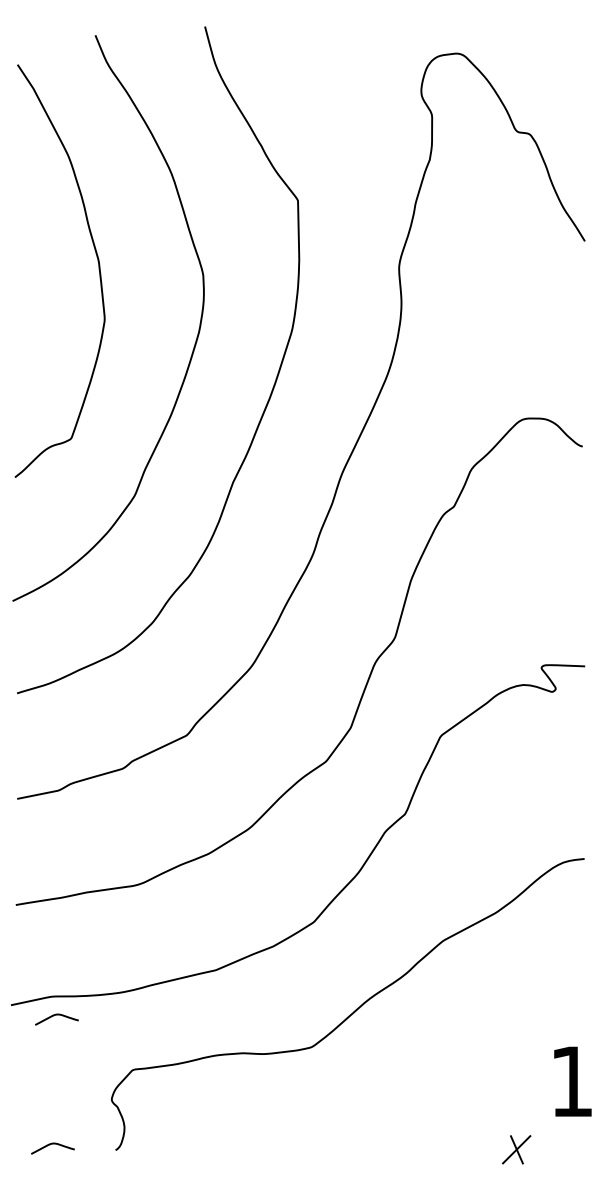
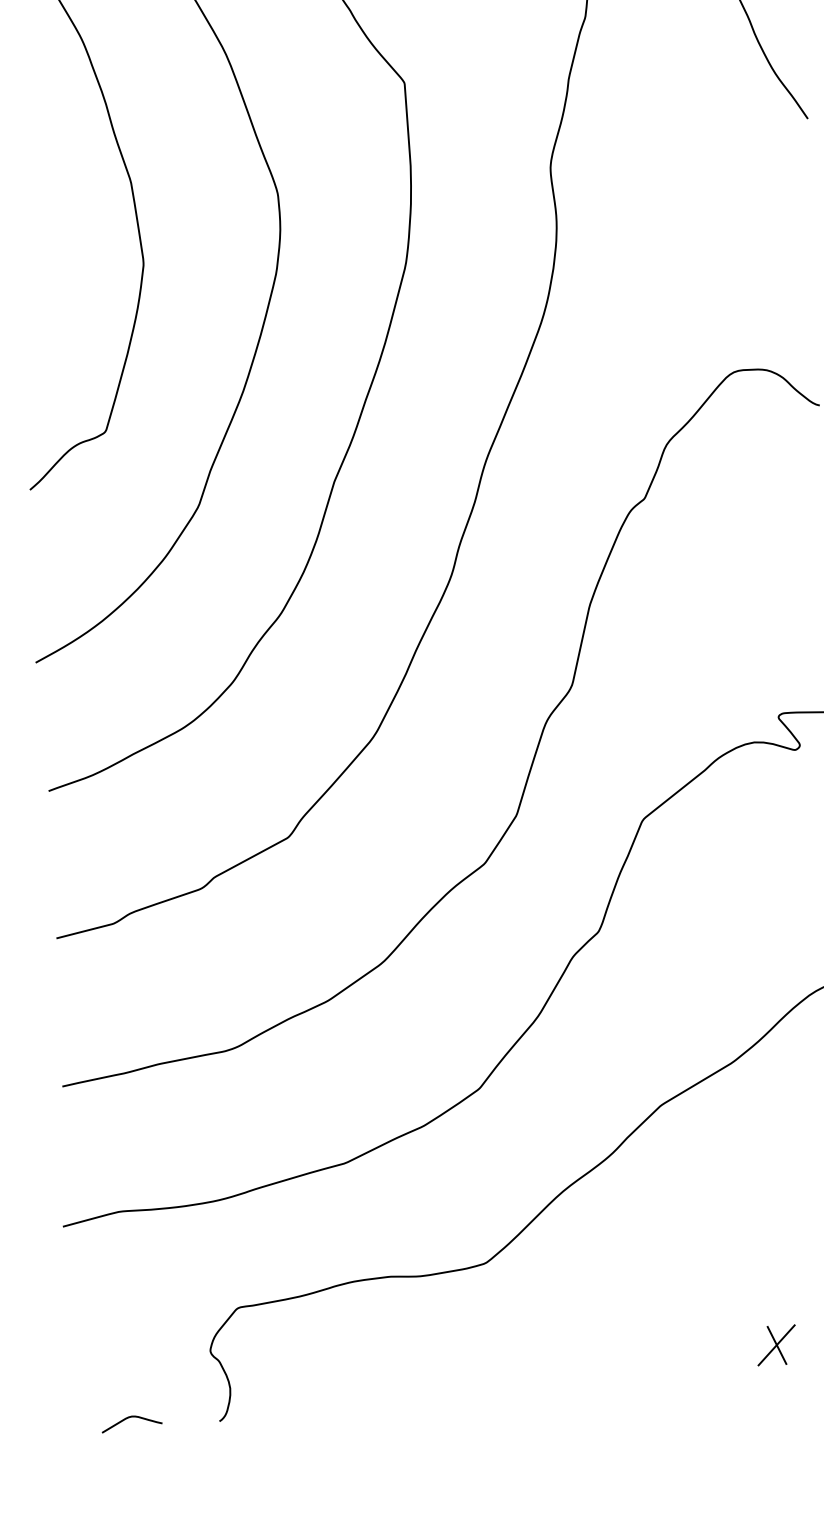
curve: (54, 1016) -> (124, 1239), removed
part: (516, 1149) -> (776, 1344), moved

